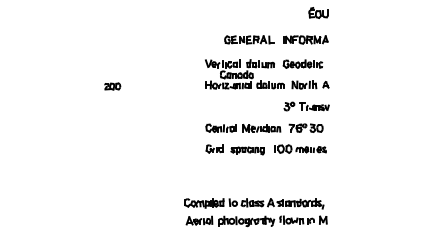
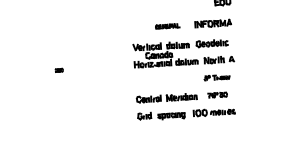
part: (249, 39) -> (167, 25), size x0.6
part: (112, 86) -> (59, 70), size x0.6
part: (306, 106) -> (216, 77), size x0.7
part: (305, 127) -> (217, 94), size x0.7

